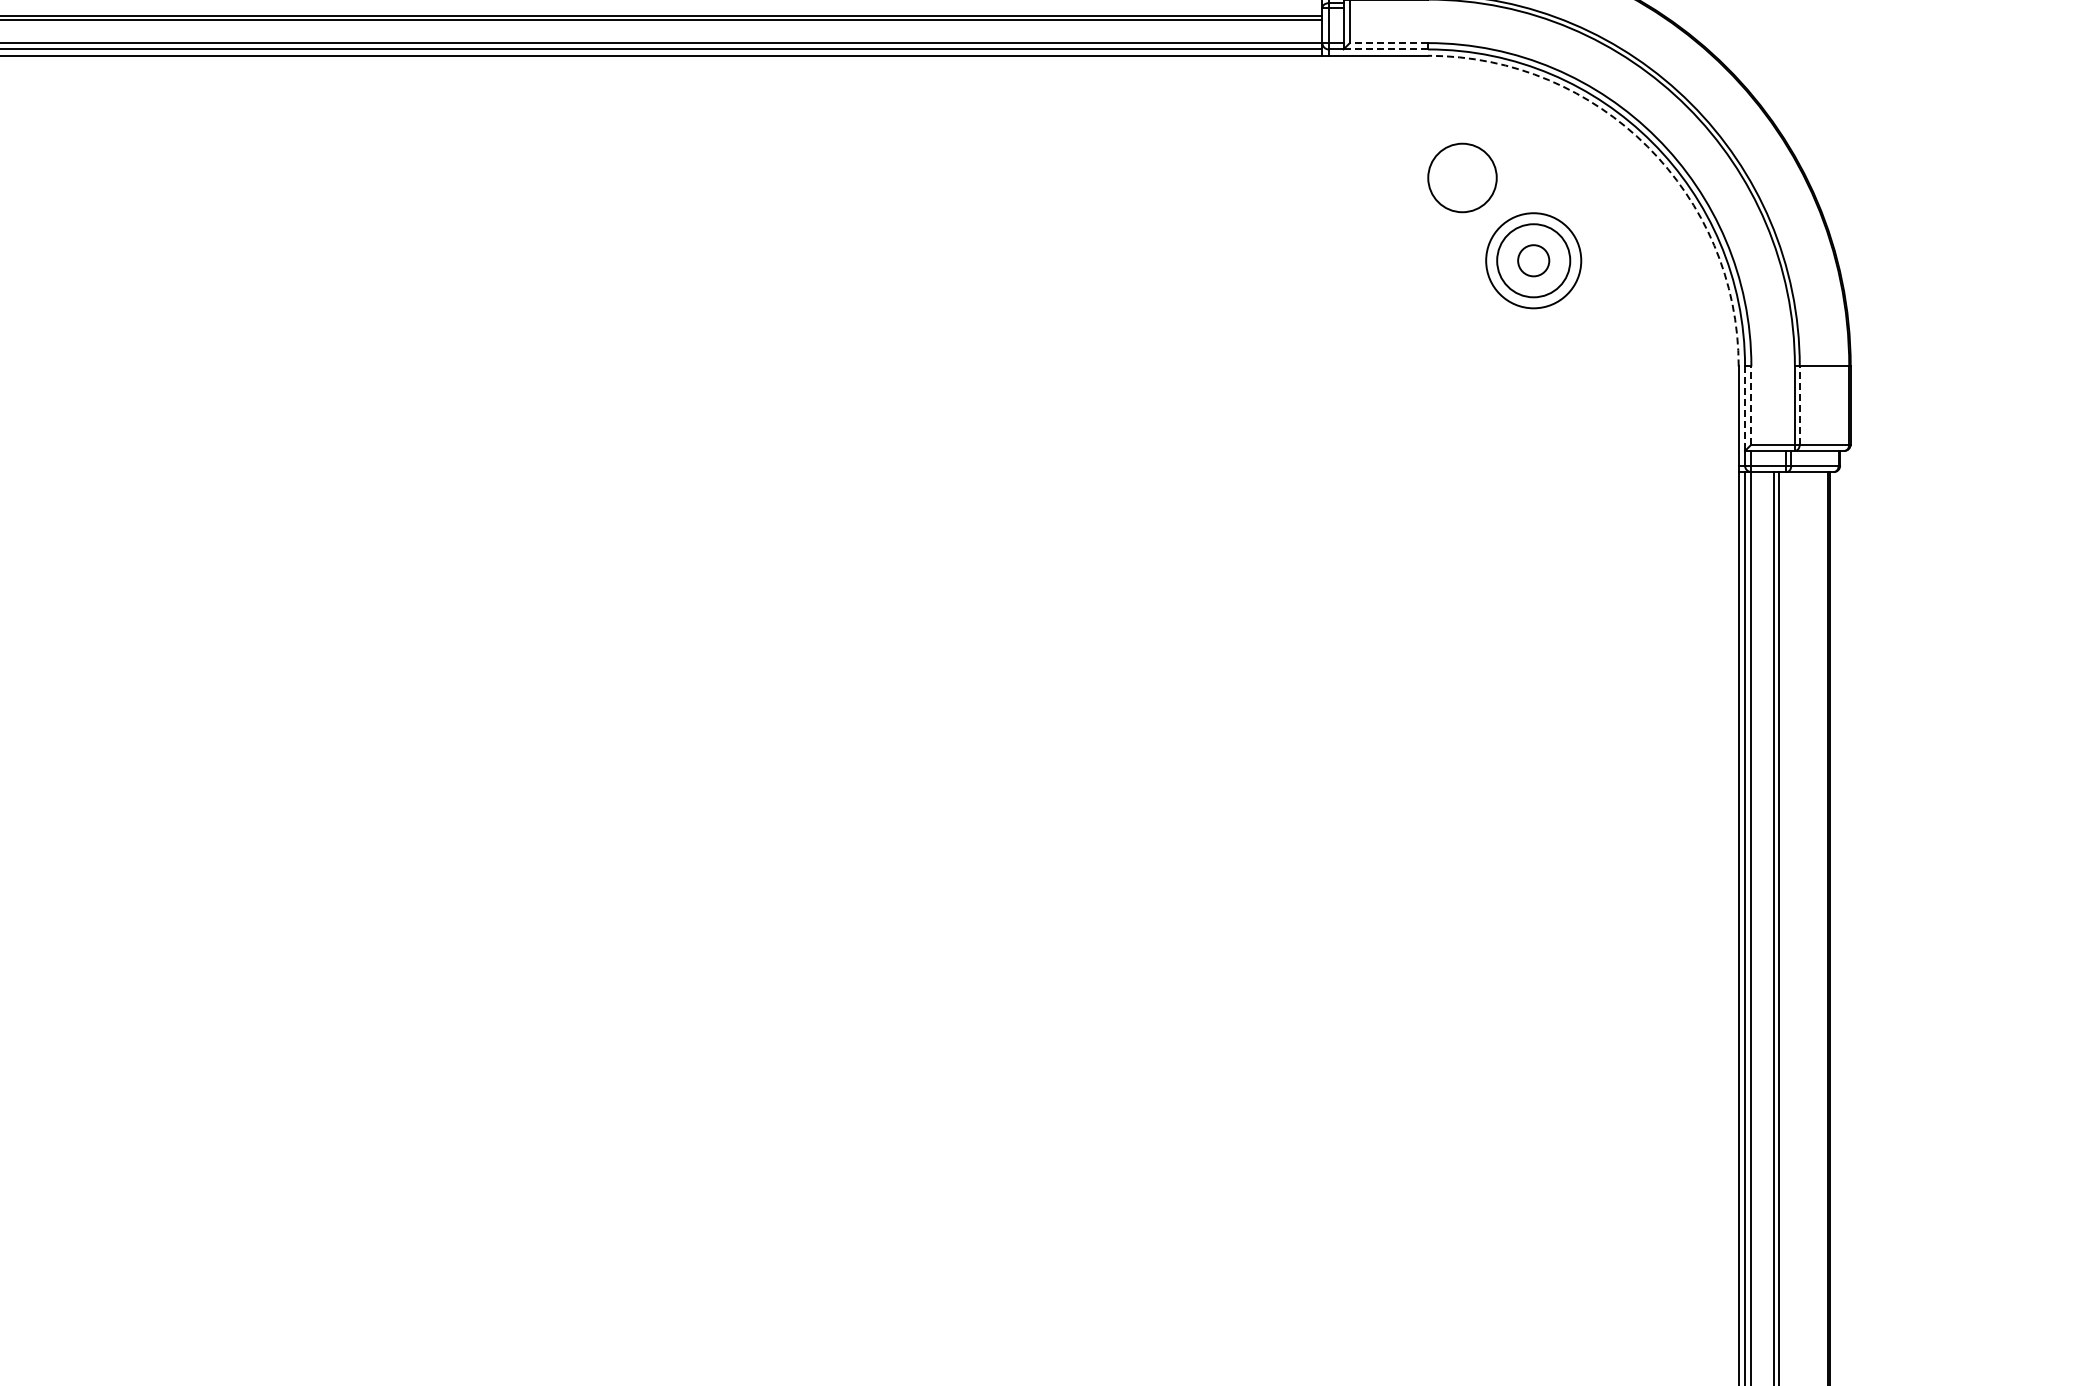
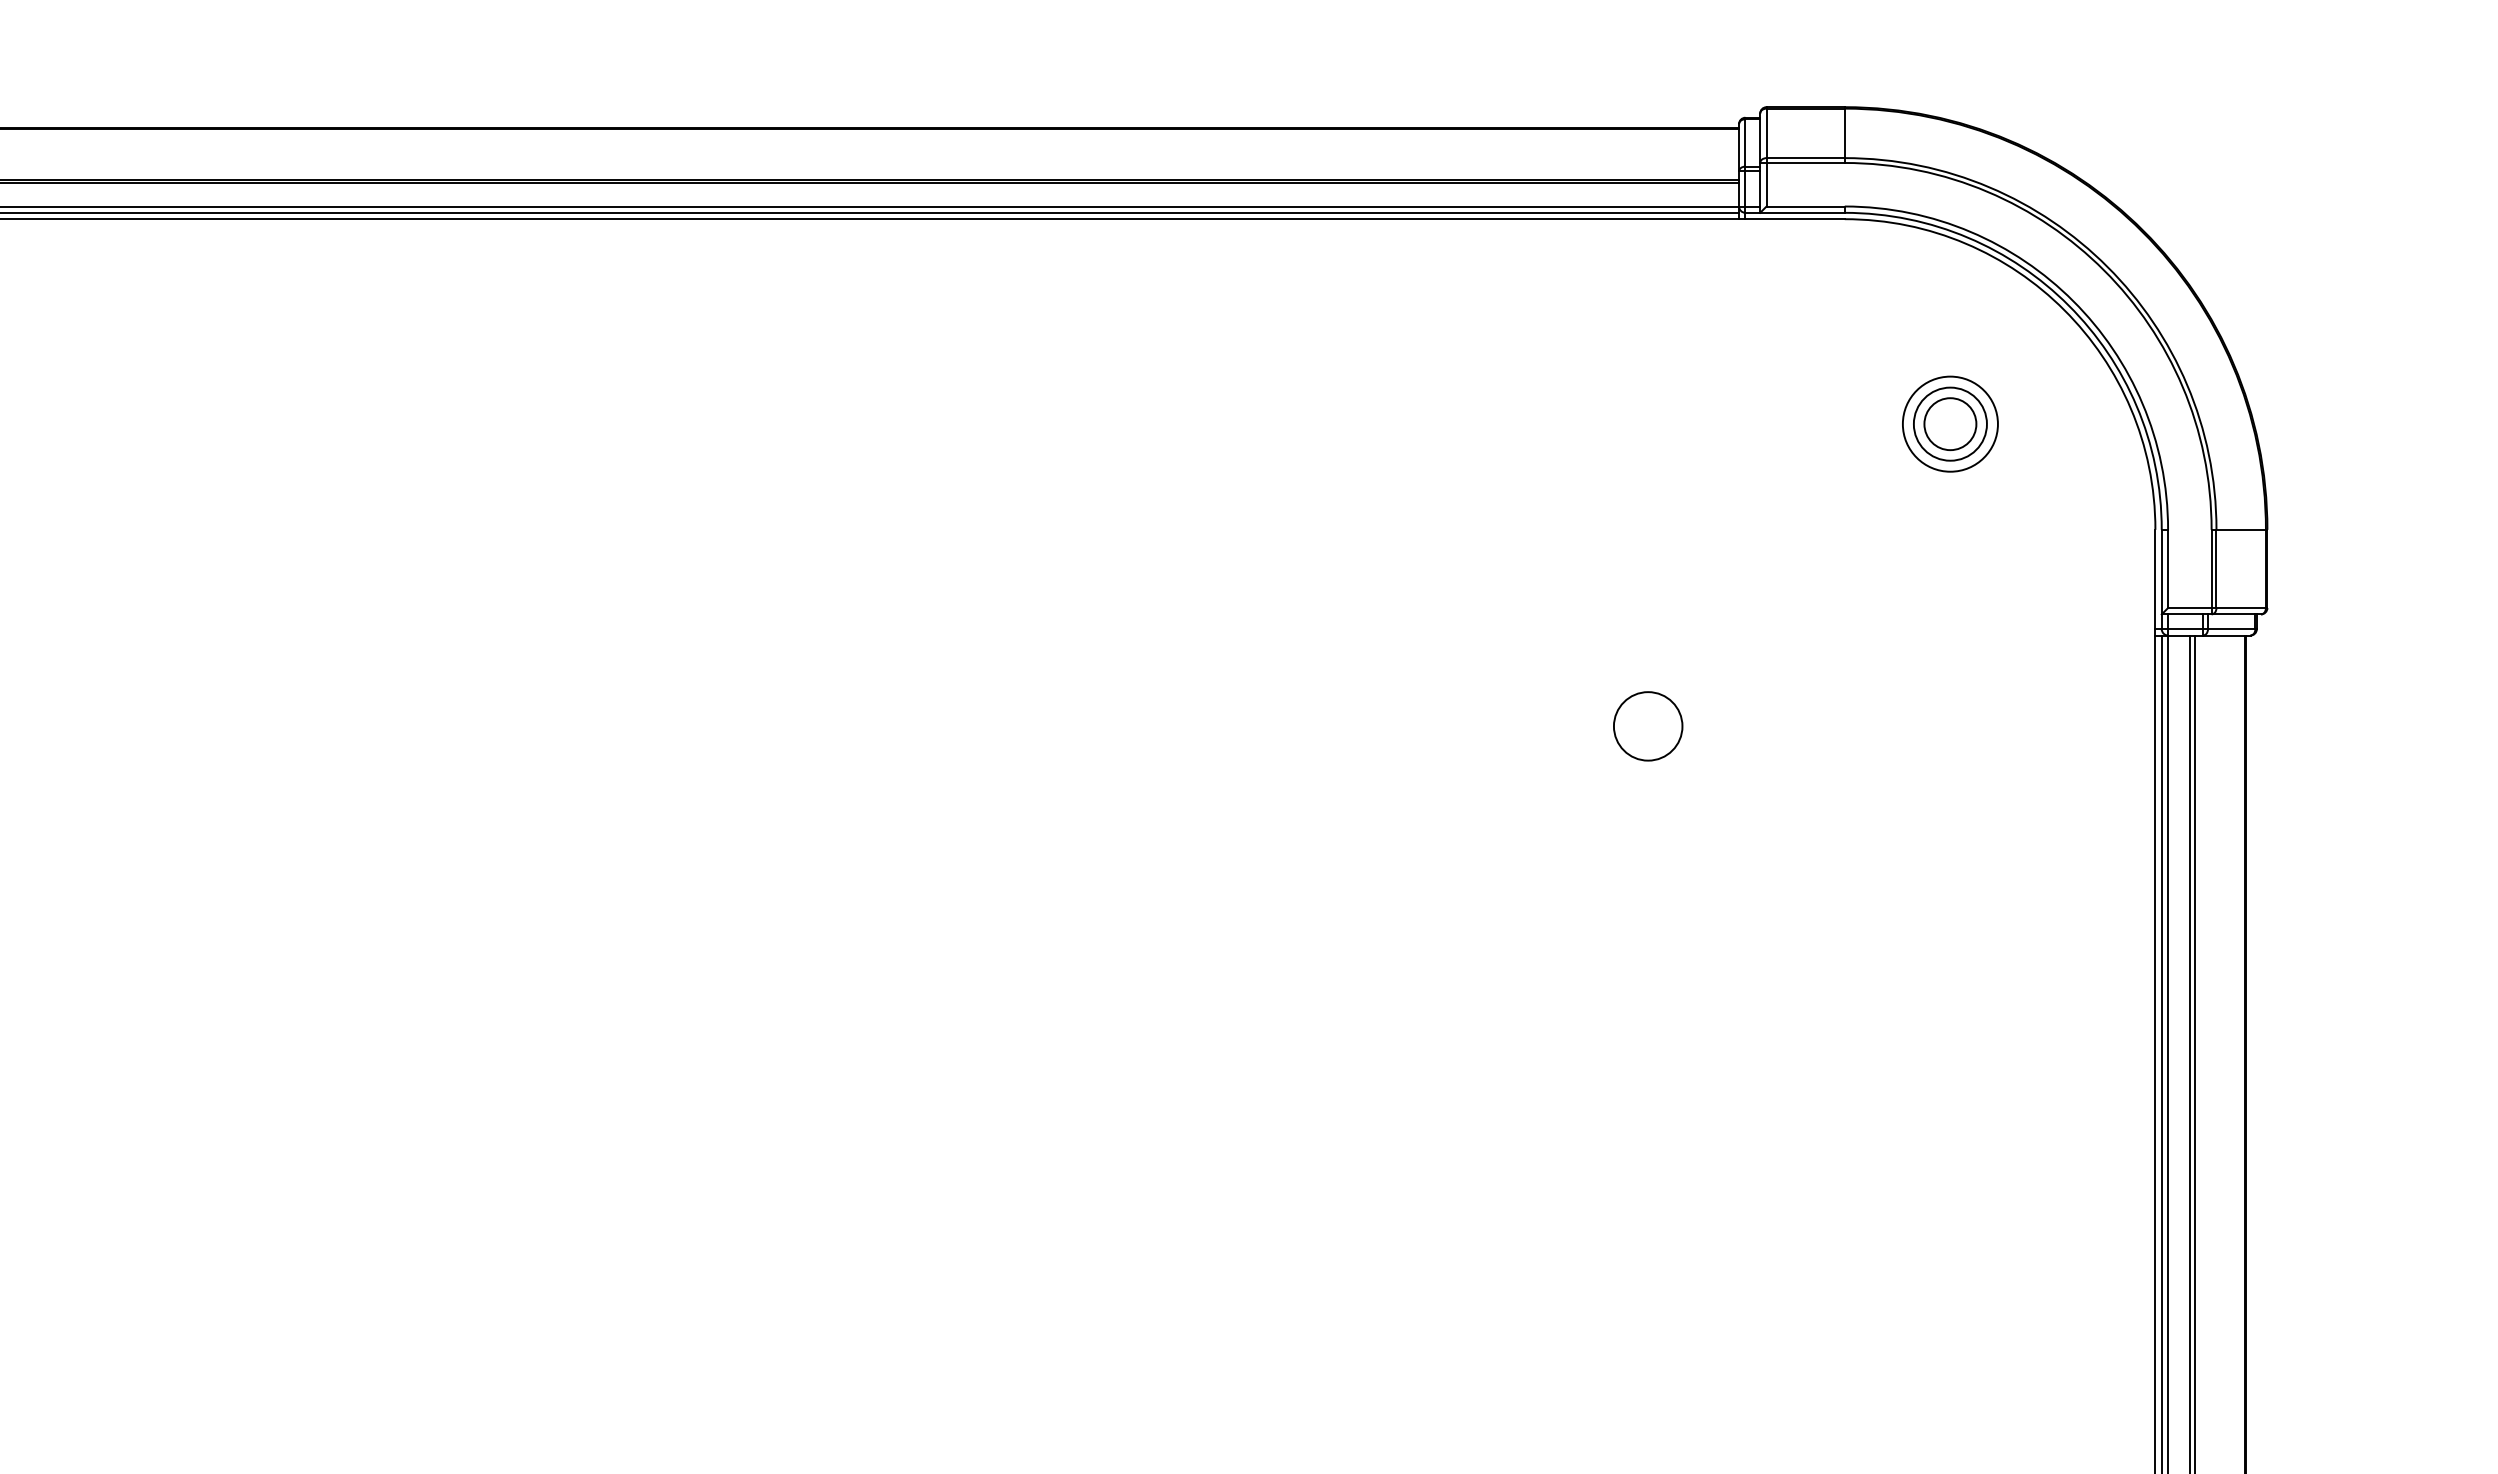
line: (1388, 43) -> (1805, 206), dashed -> solid
line: (1385, 49) -> (1802, 212), dashed -> solid
arc: (1647, 147) -> (2064, 310), dashed -> solid
circle: (1462, 178) -> (1648, 726), moved
circle: (1533, 261) -> (1950, 424), size x1.67
line: (1751, 405) -> (2168, 568), dashed -> solid
line: (1799, 405) -> (2216, 568), dashed -> solid
line: (1744, 409) -> (2161, 572), dashed -> solid

